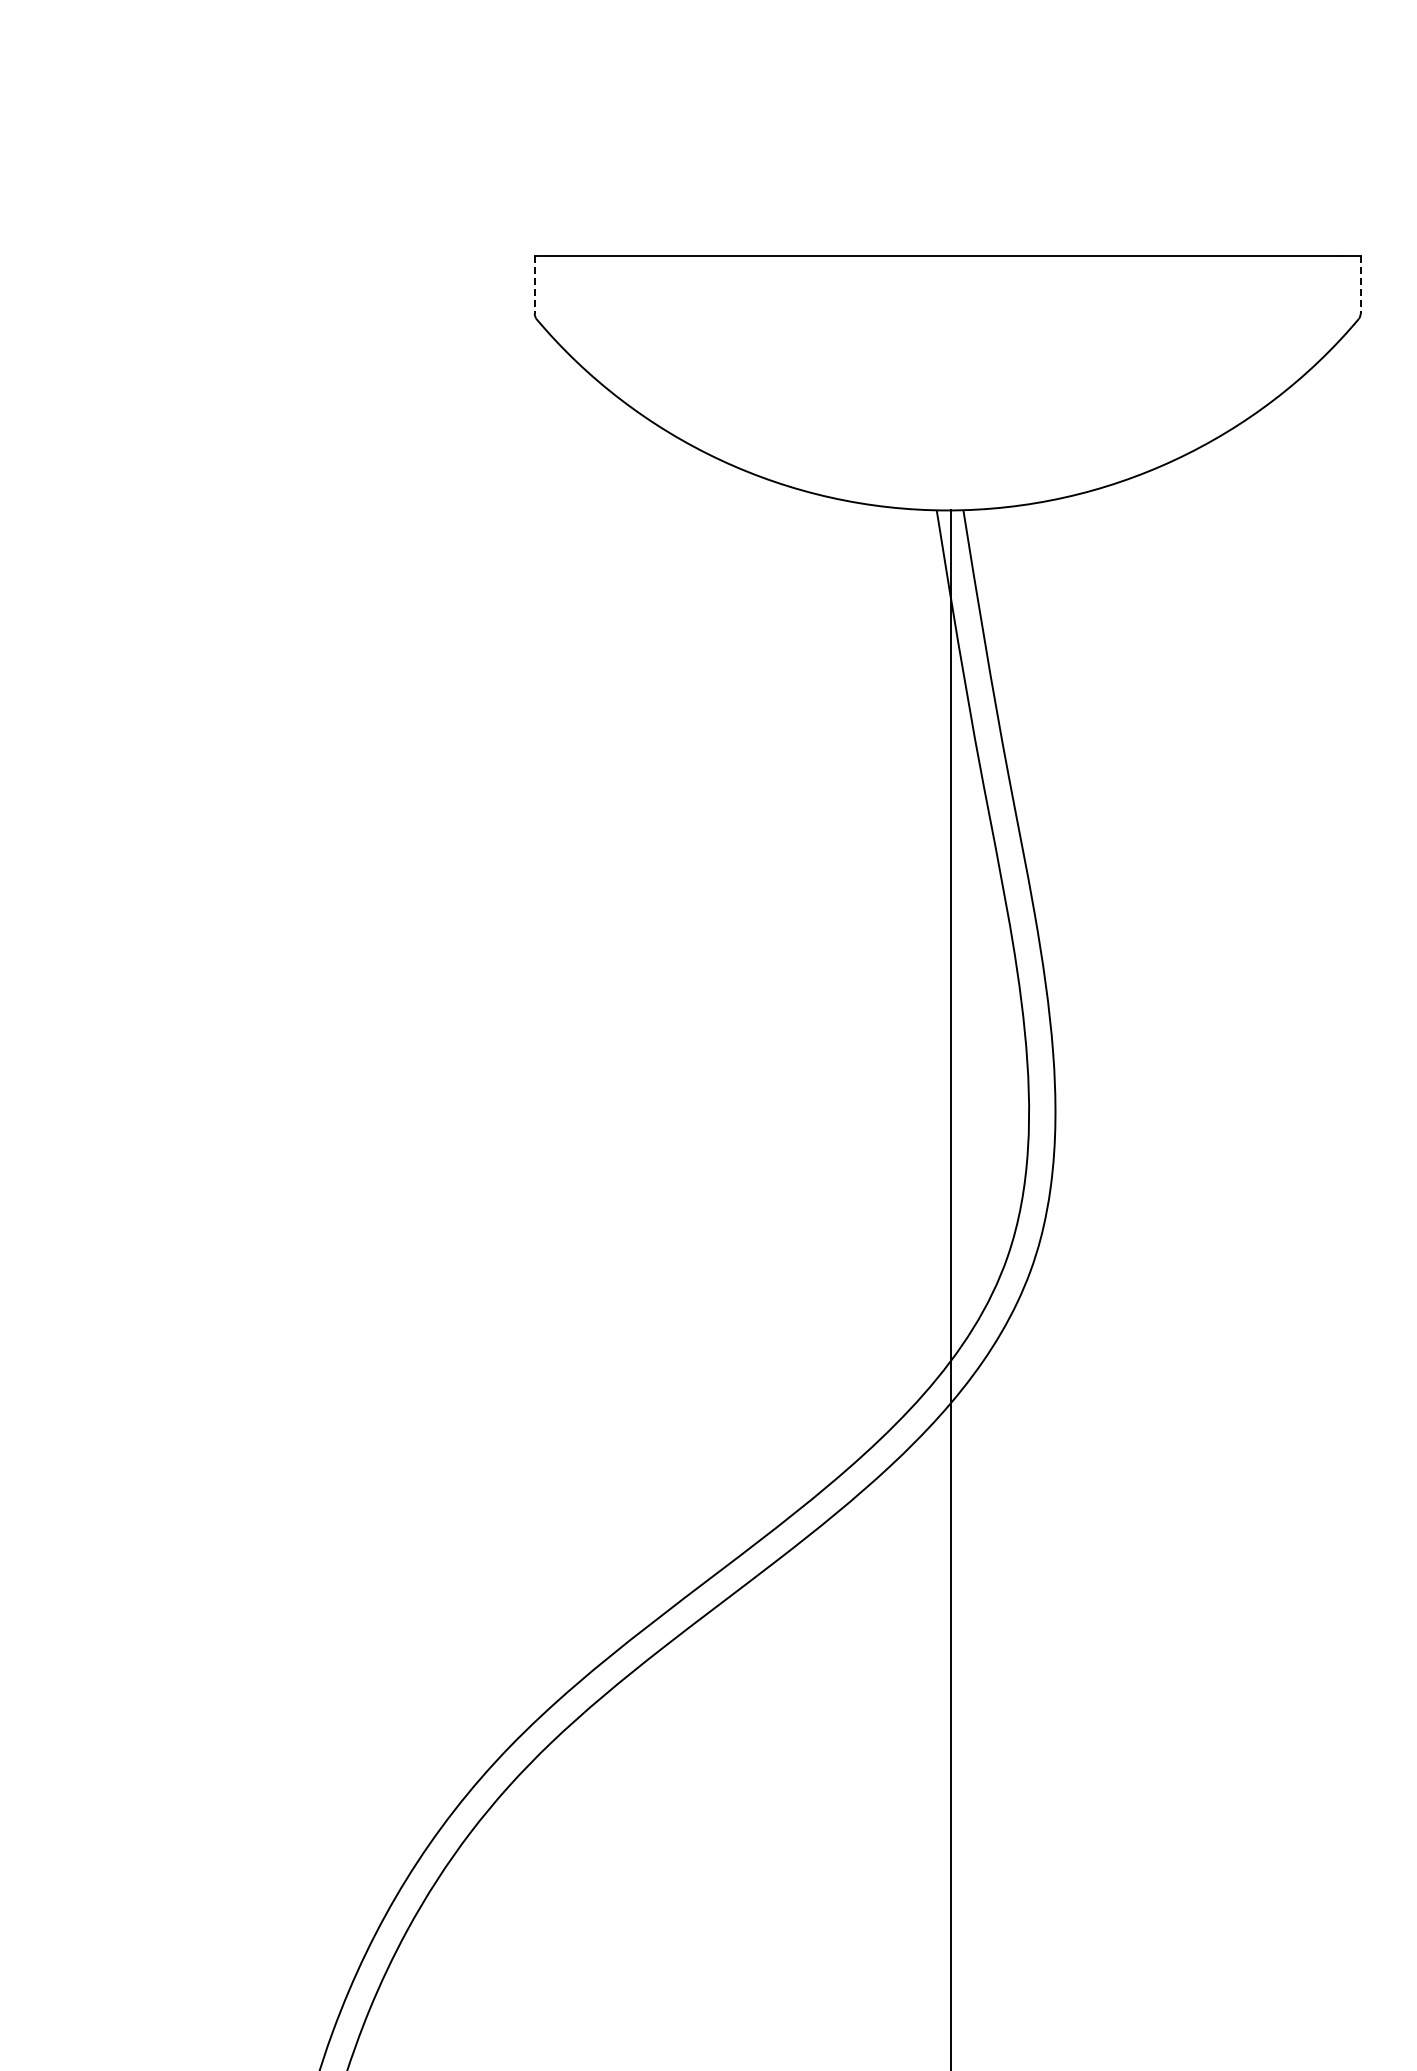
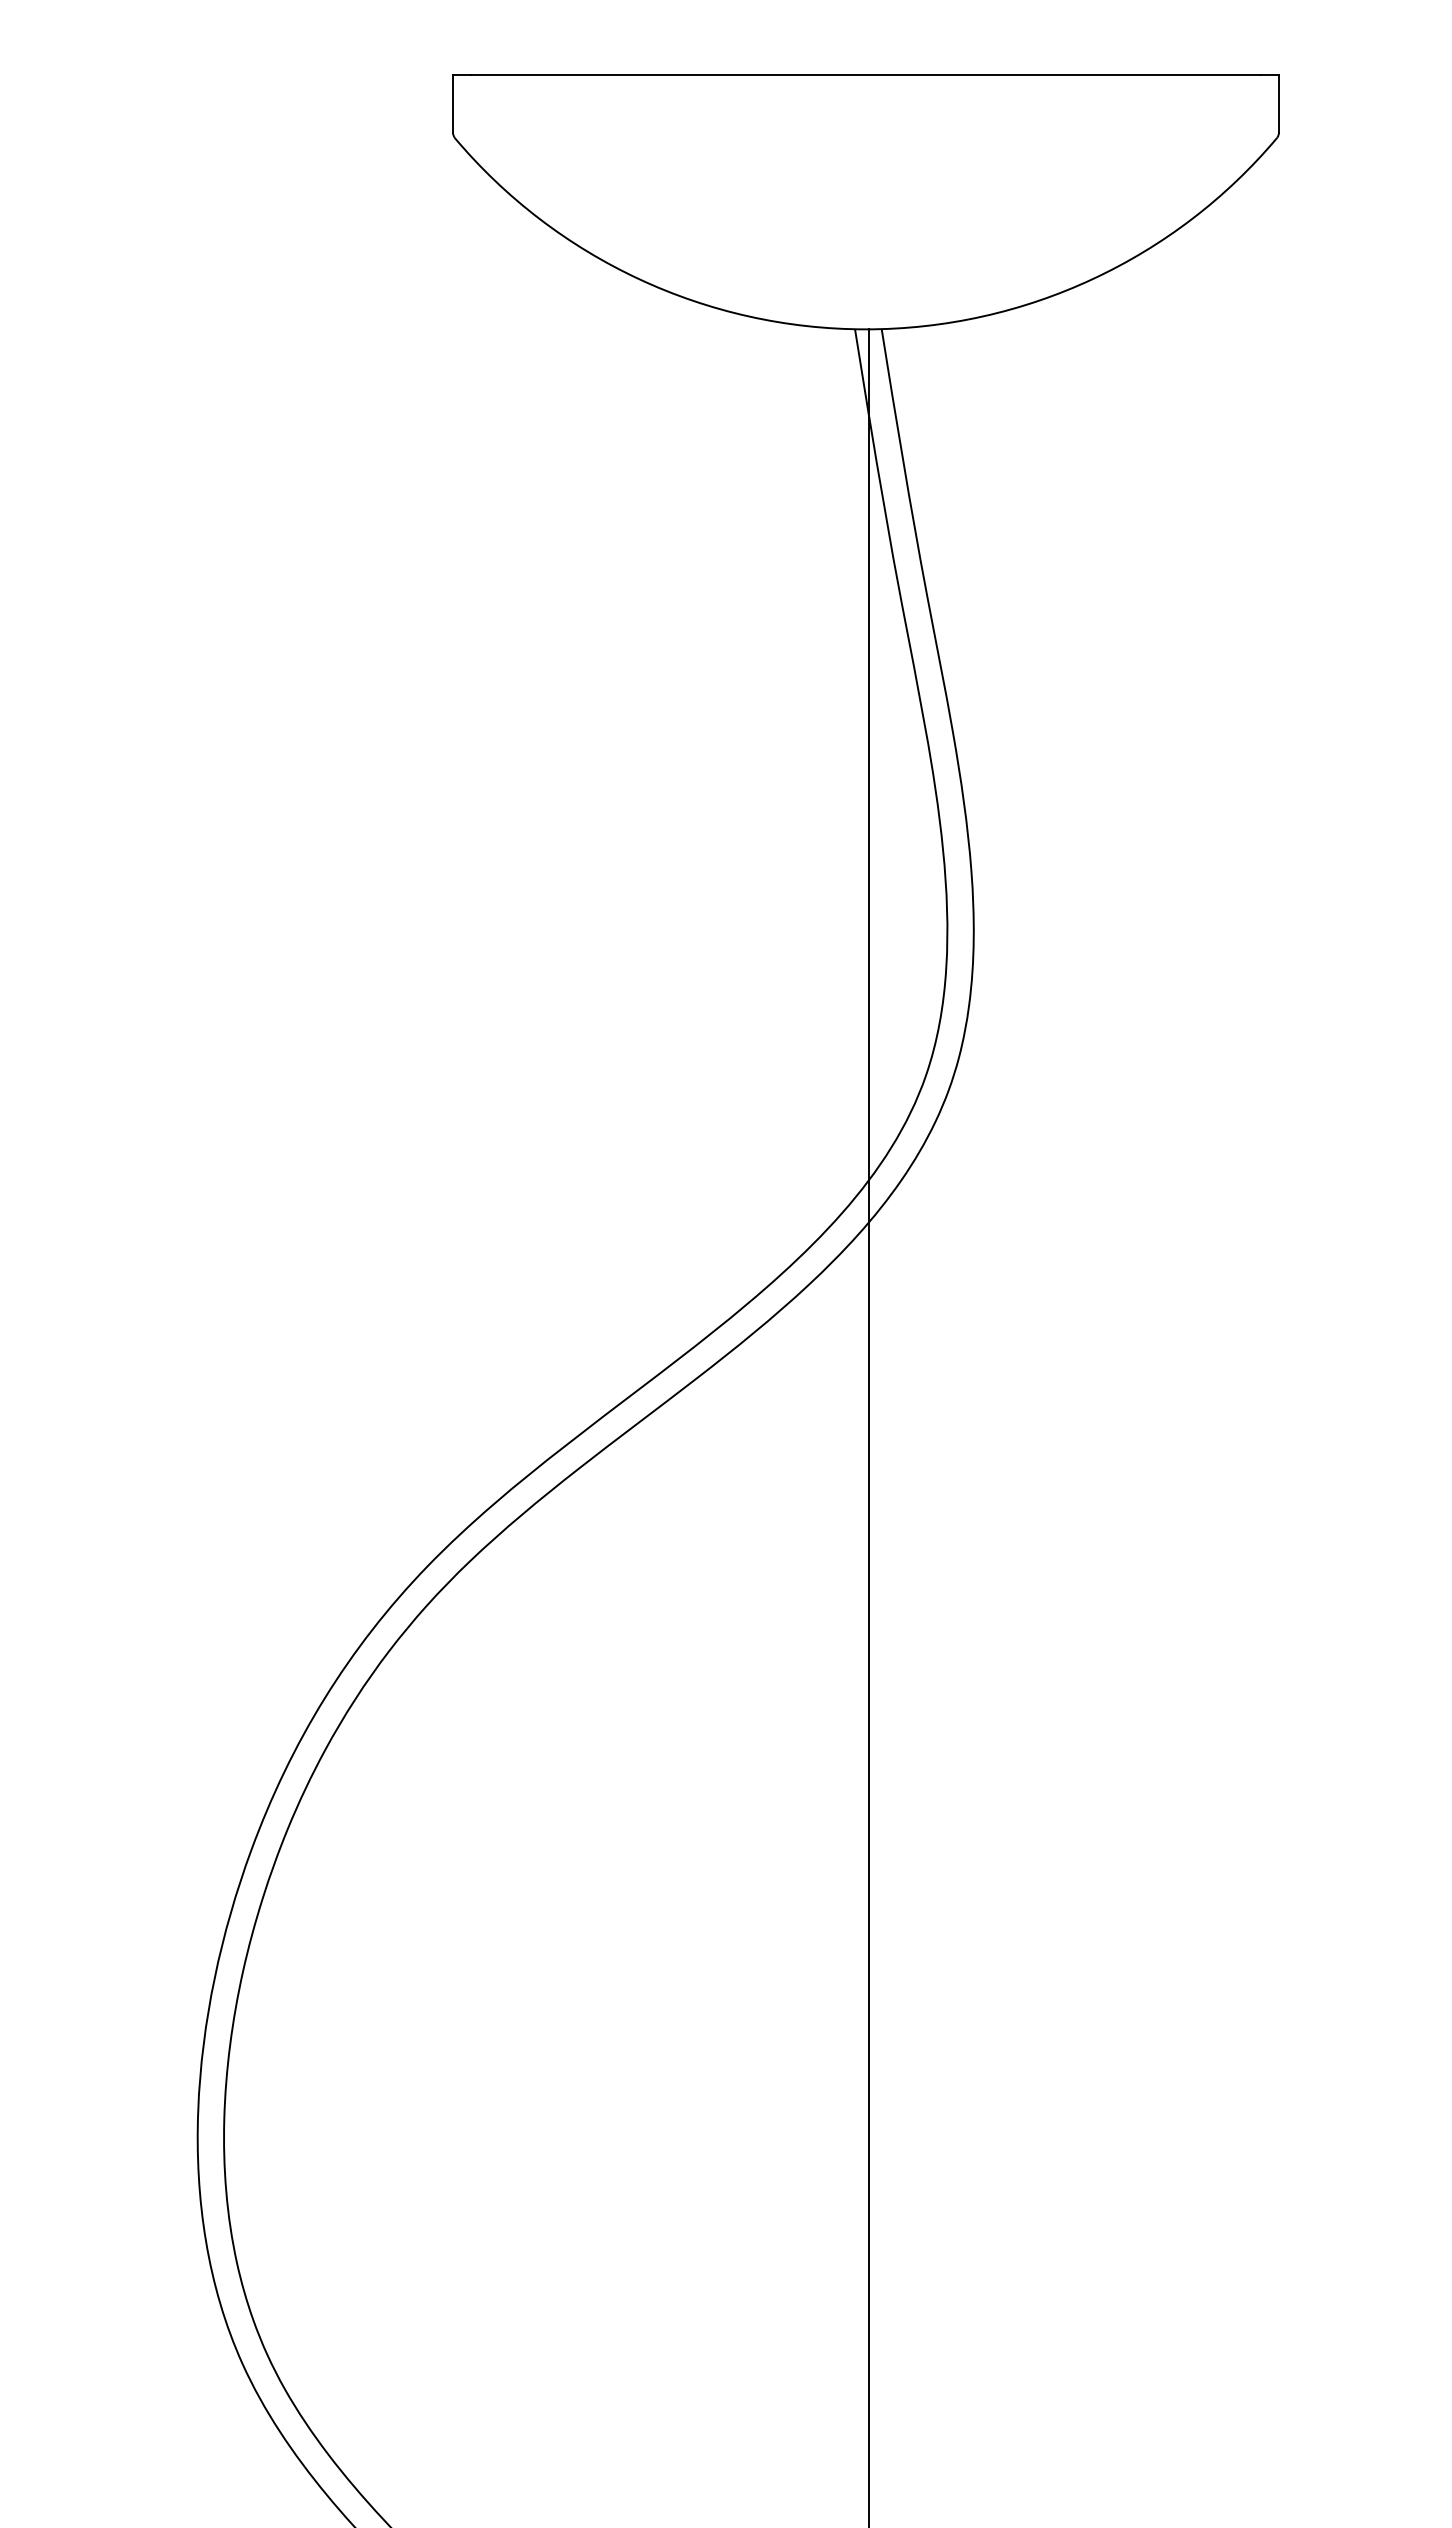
line: (535, 284) -> (453, 103), dashed -> solid
line: (1360, 284) -> (1278, 103), dashed -> solid

